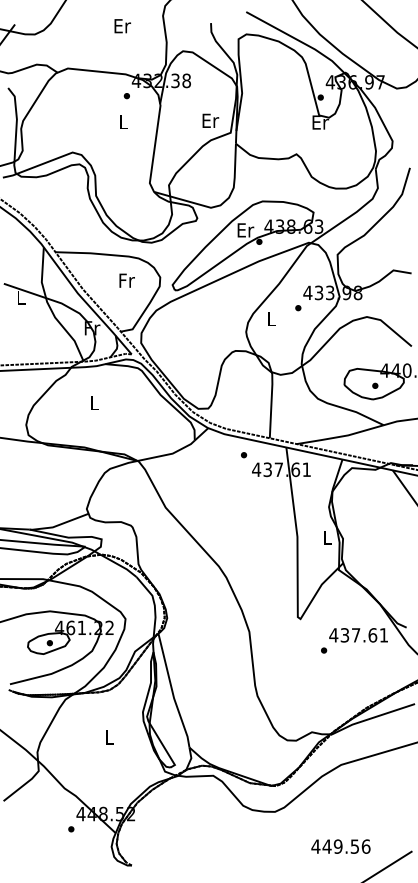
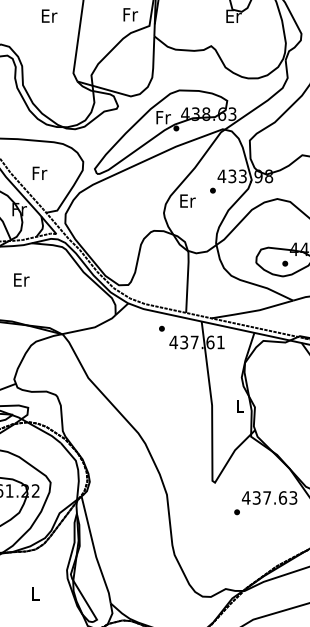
text: (210, 120) -> (130, 14), Er -> Fr
text: (124, 122) -> (49, 16), L -> Er
text: (245, 230) -> (163, 117), Er -> Fr
text: (126, 280) -> (39, 173), moved
text: (271, 319) -> (187, 201), L -> Er
text: (94, 403) -> (21, 280), L -> Er
text: (383, 635) -> (292, 498), 437.61 -> 437.63

